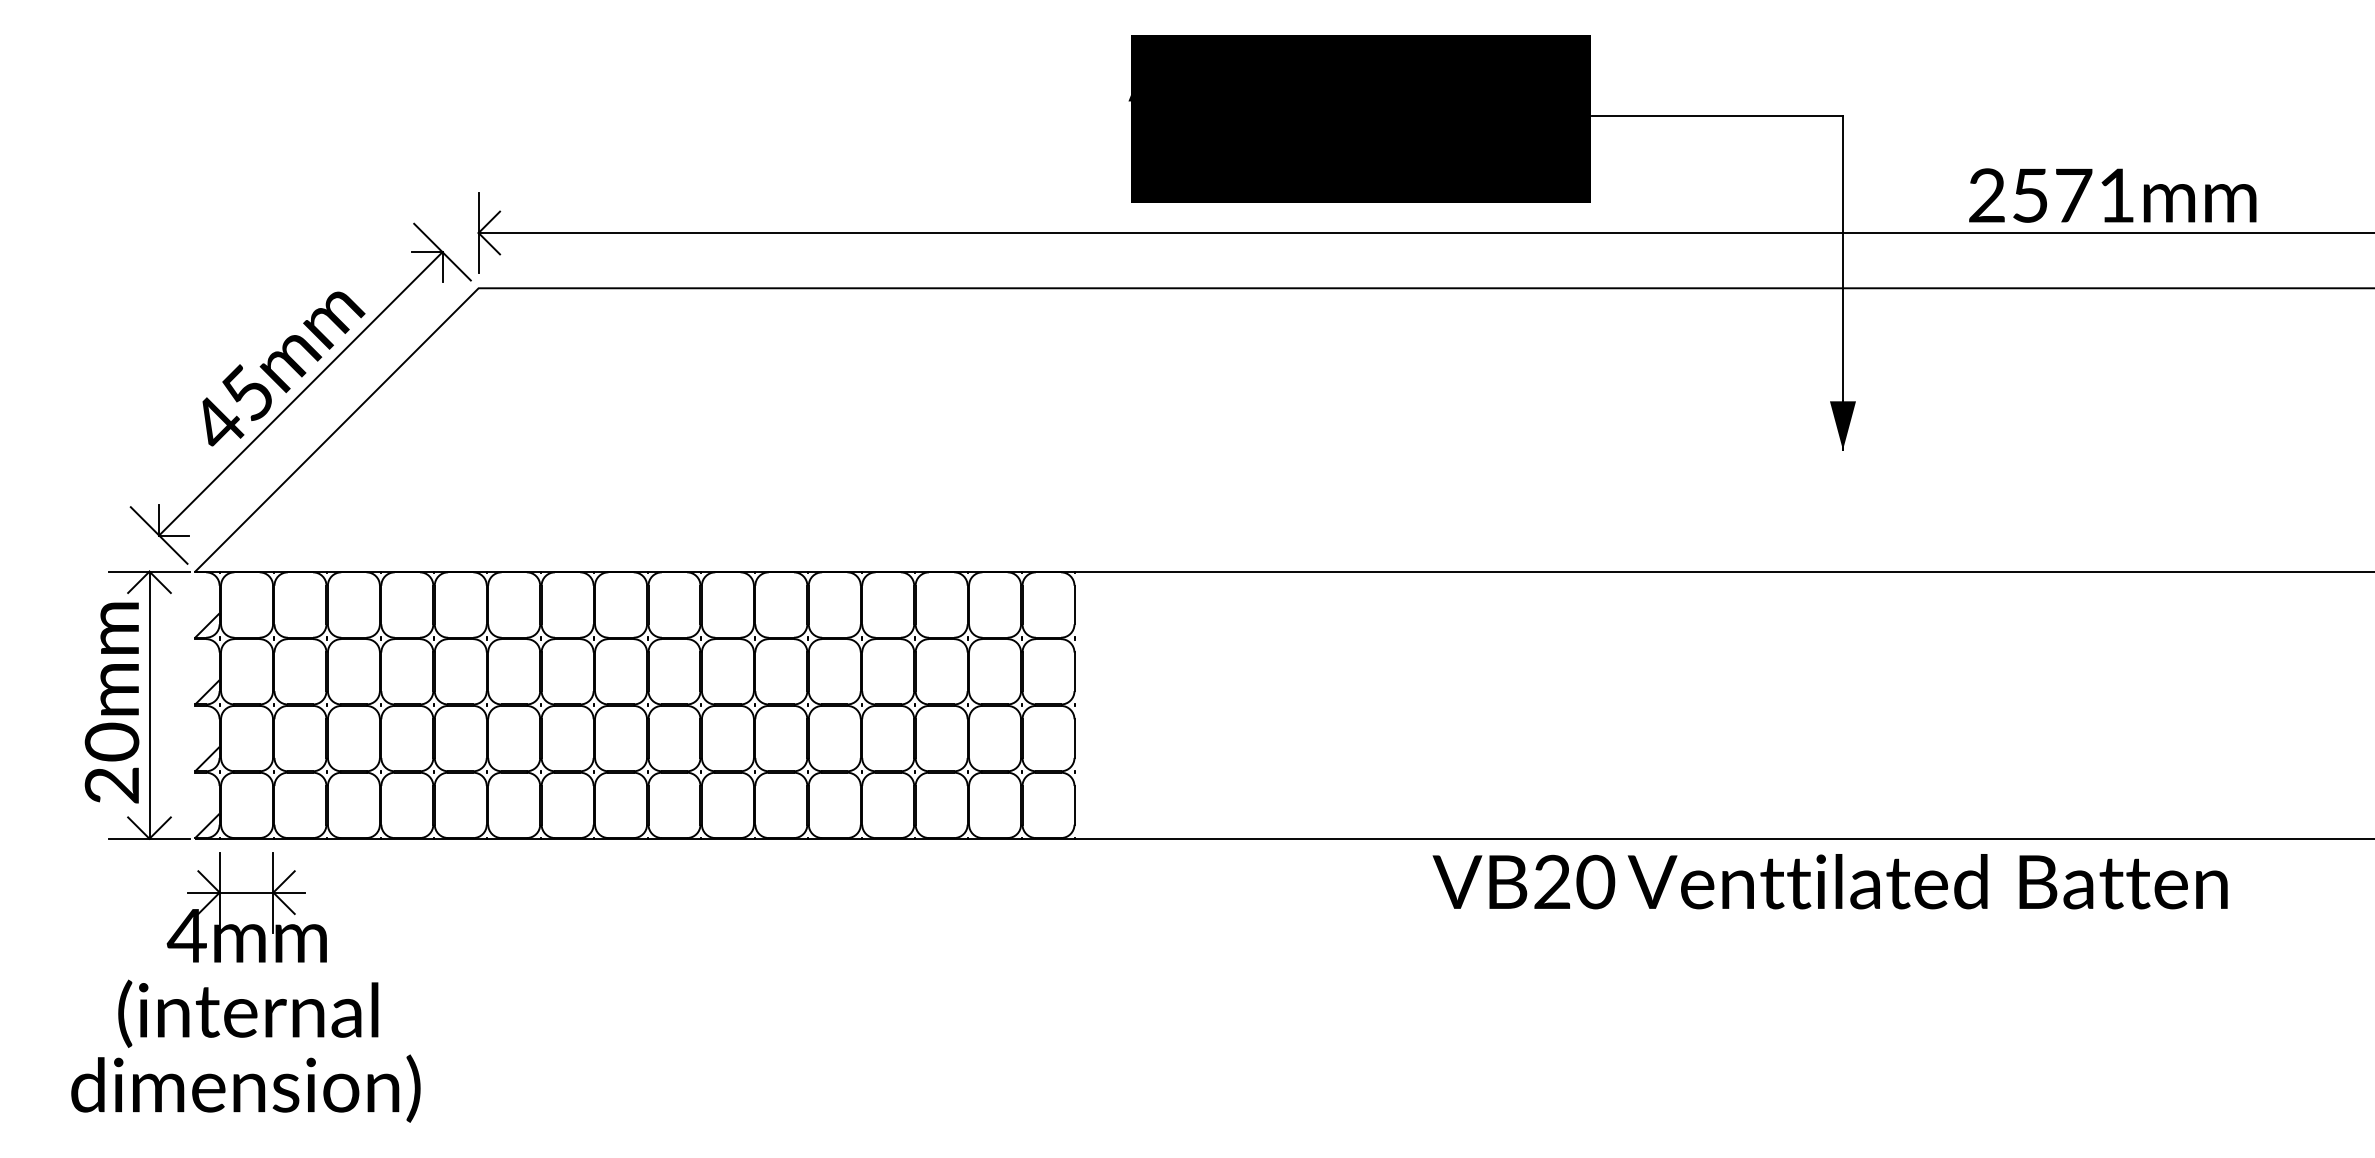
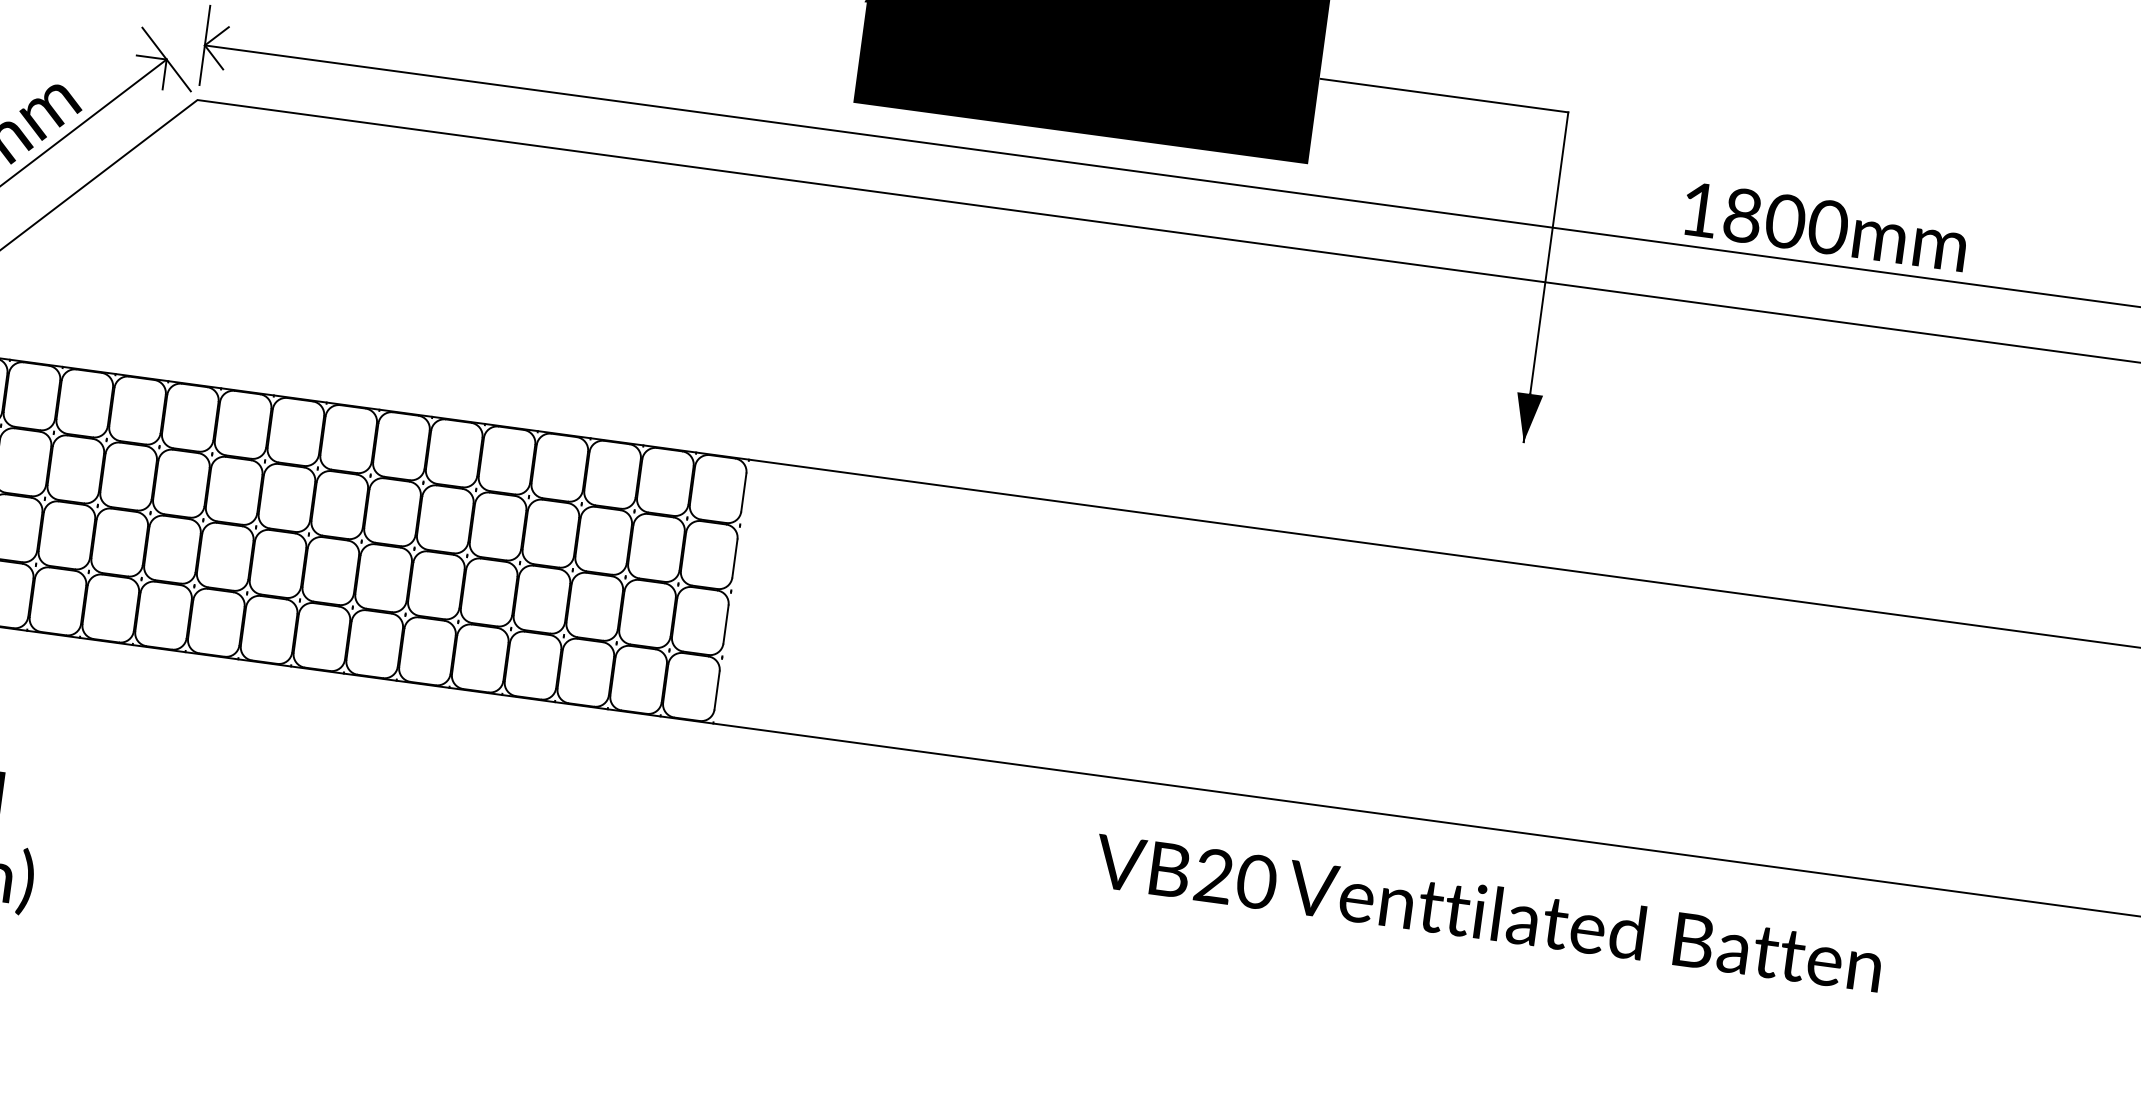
text: (2052, 195) -> (1764, 218), 2571mm -> 1800mm
text: (1829, 881) -> (1487, 912), moved

